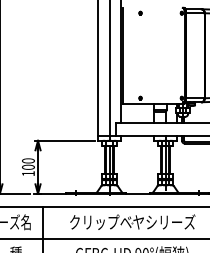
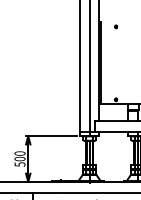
text: (28, 173) -> (20, 164), 100 -> 500

